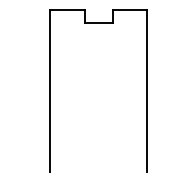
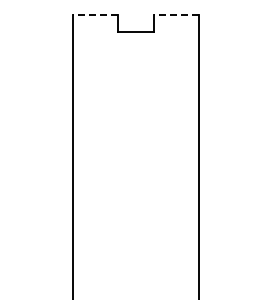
line: (67, 10) -> (95, 15), solid -> dashed
line: (129, 10) -> (176, 15), solid -> dashed

